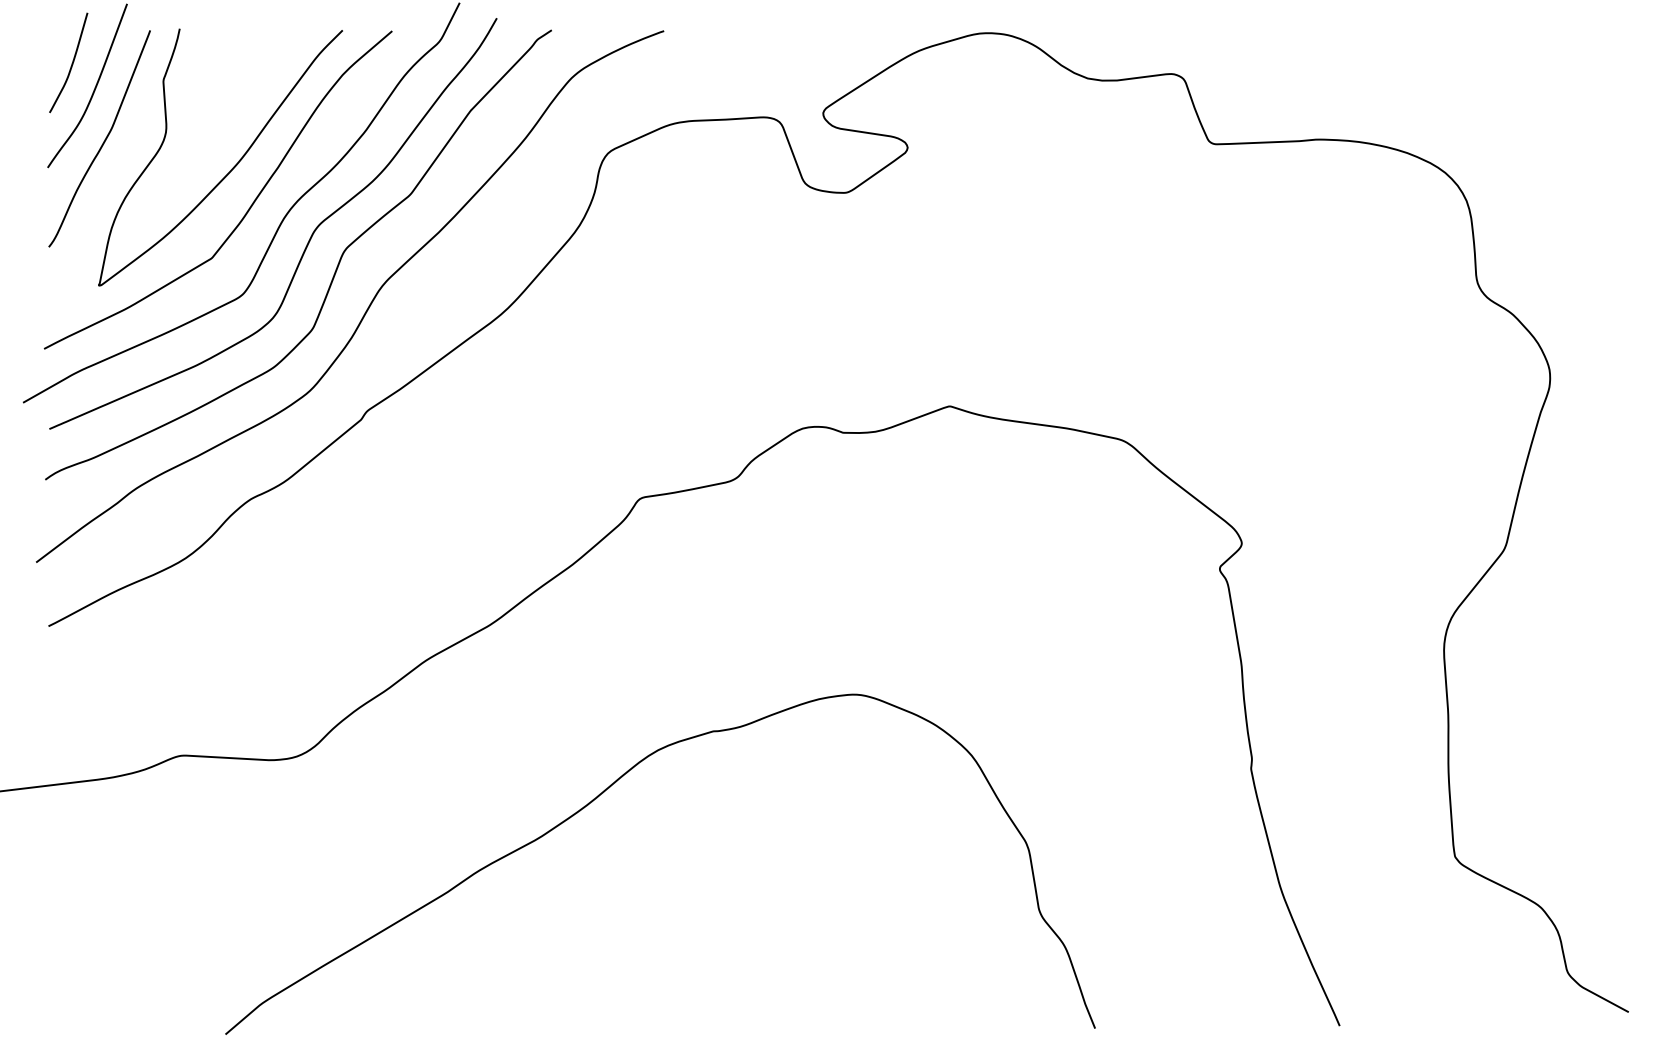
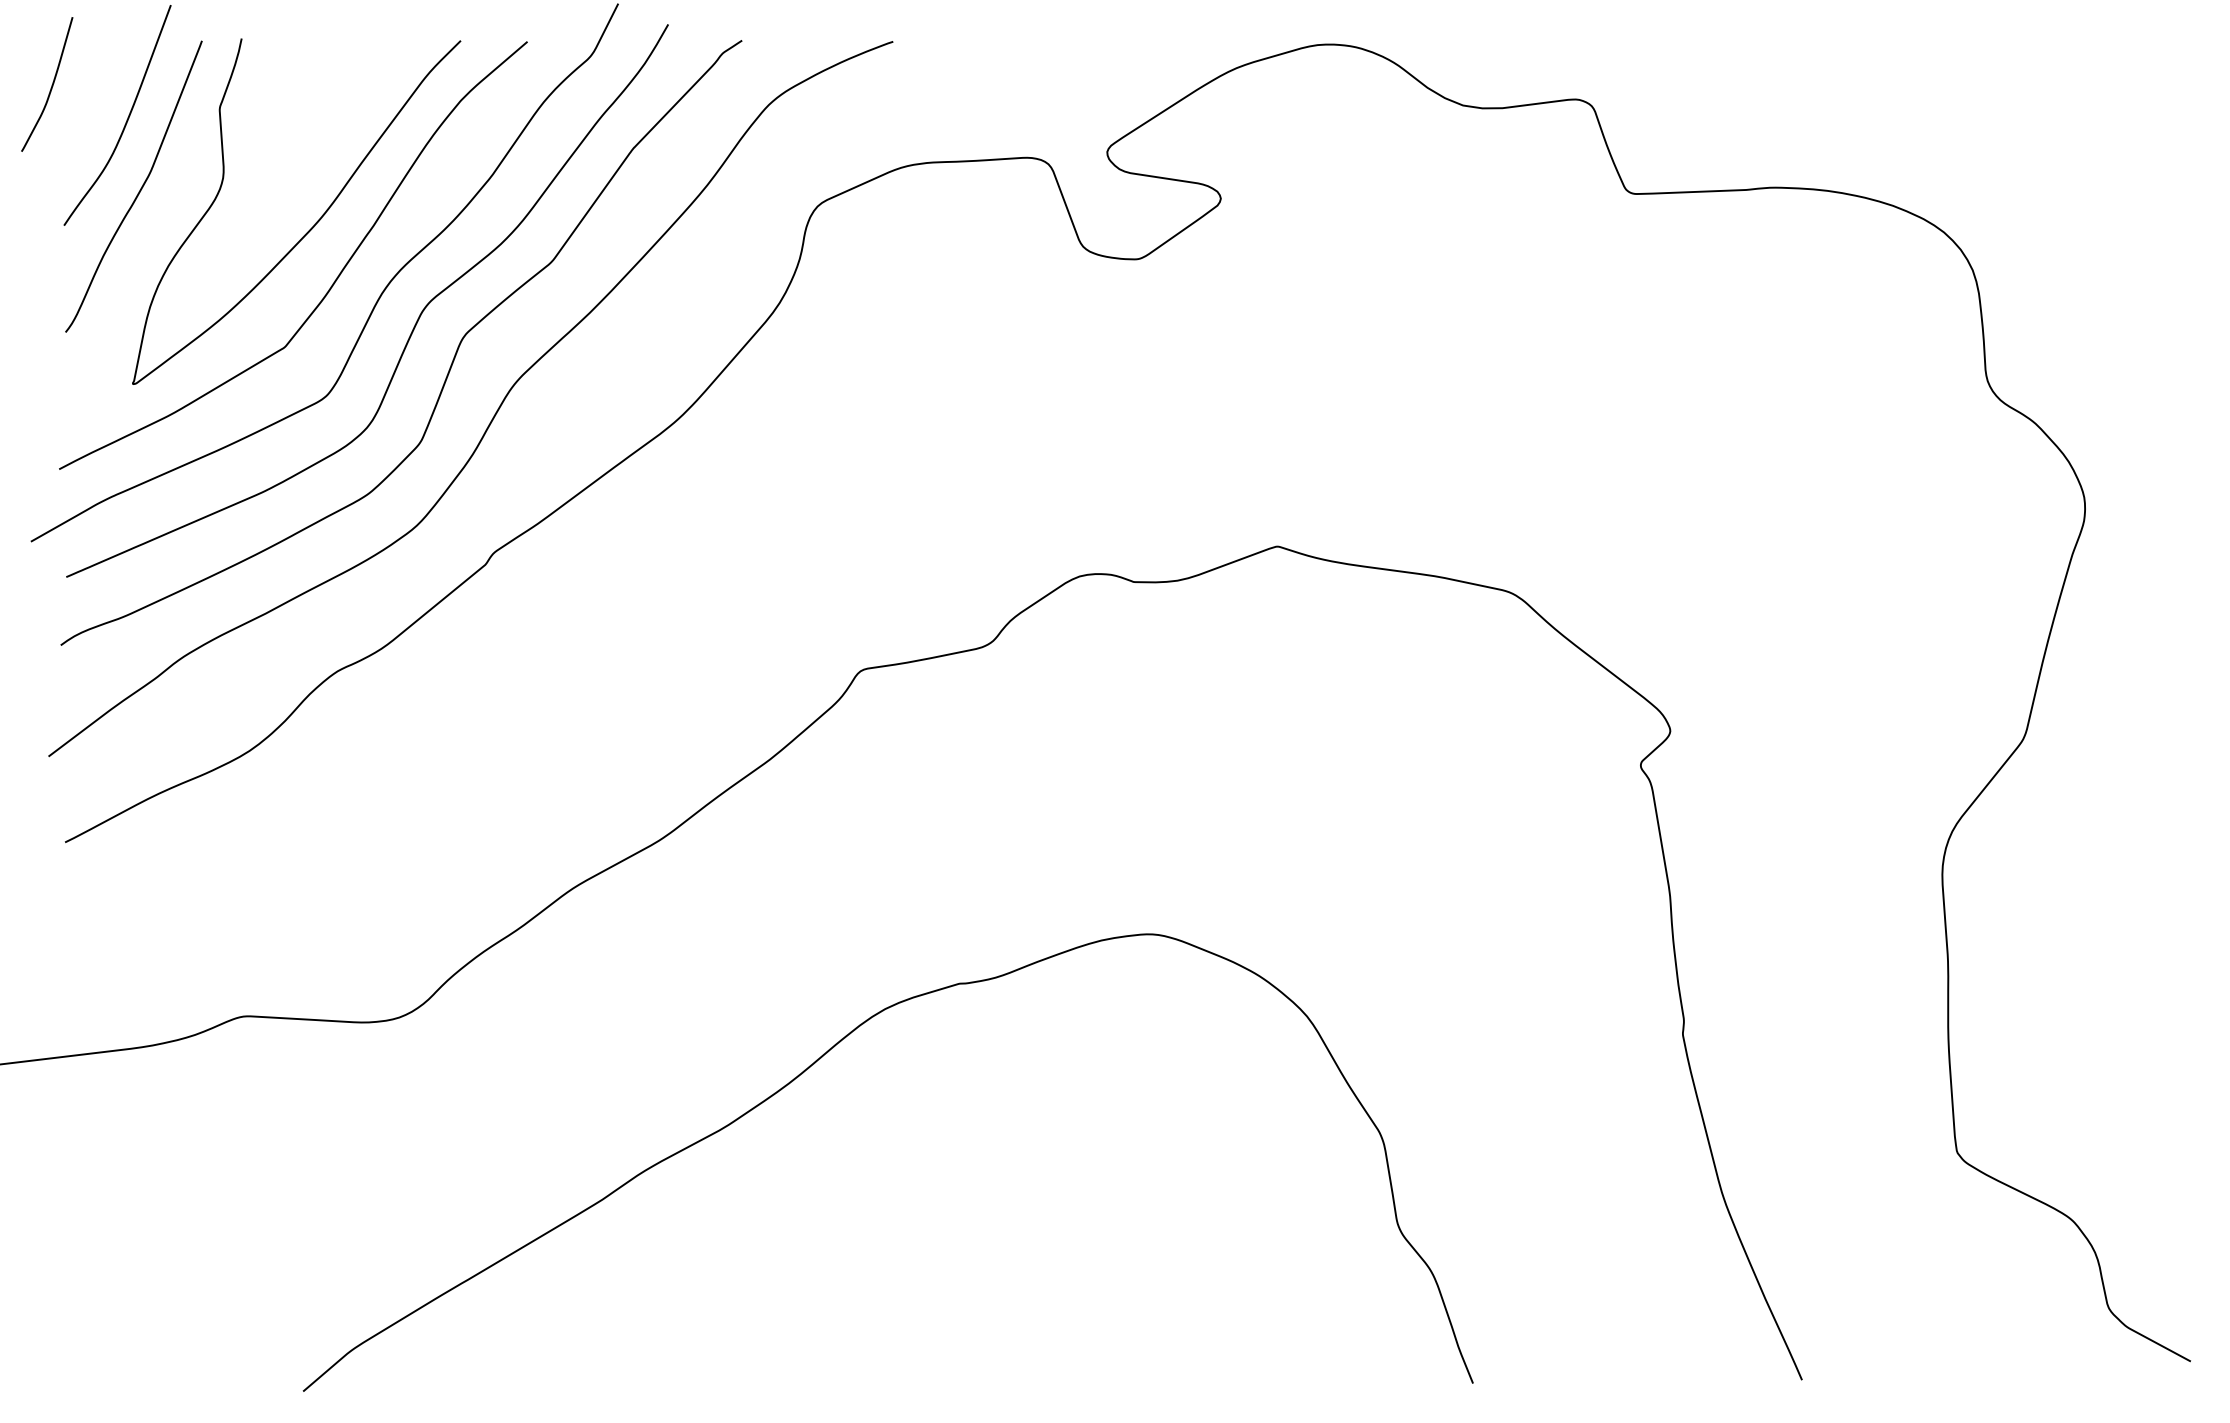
curve: (71, 63) -> (51, 85), moved

